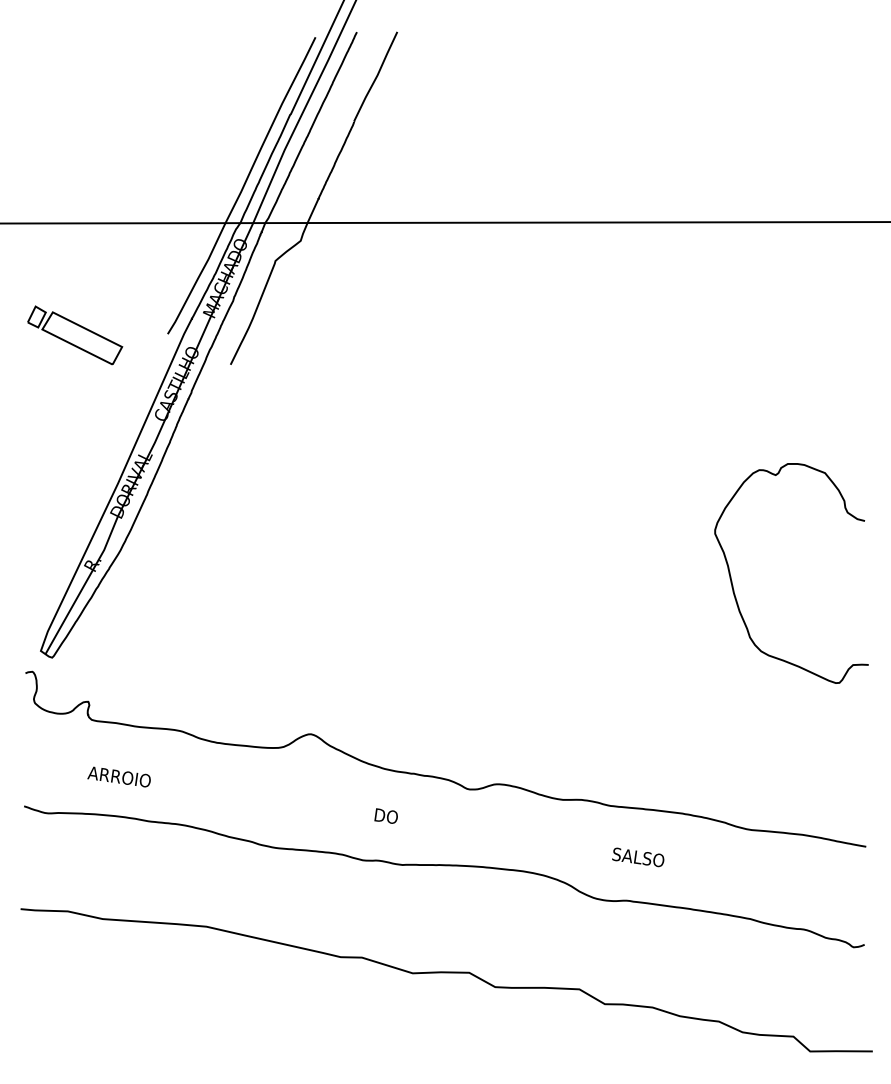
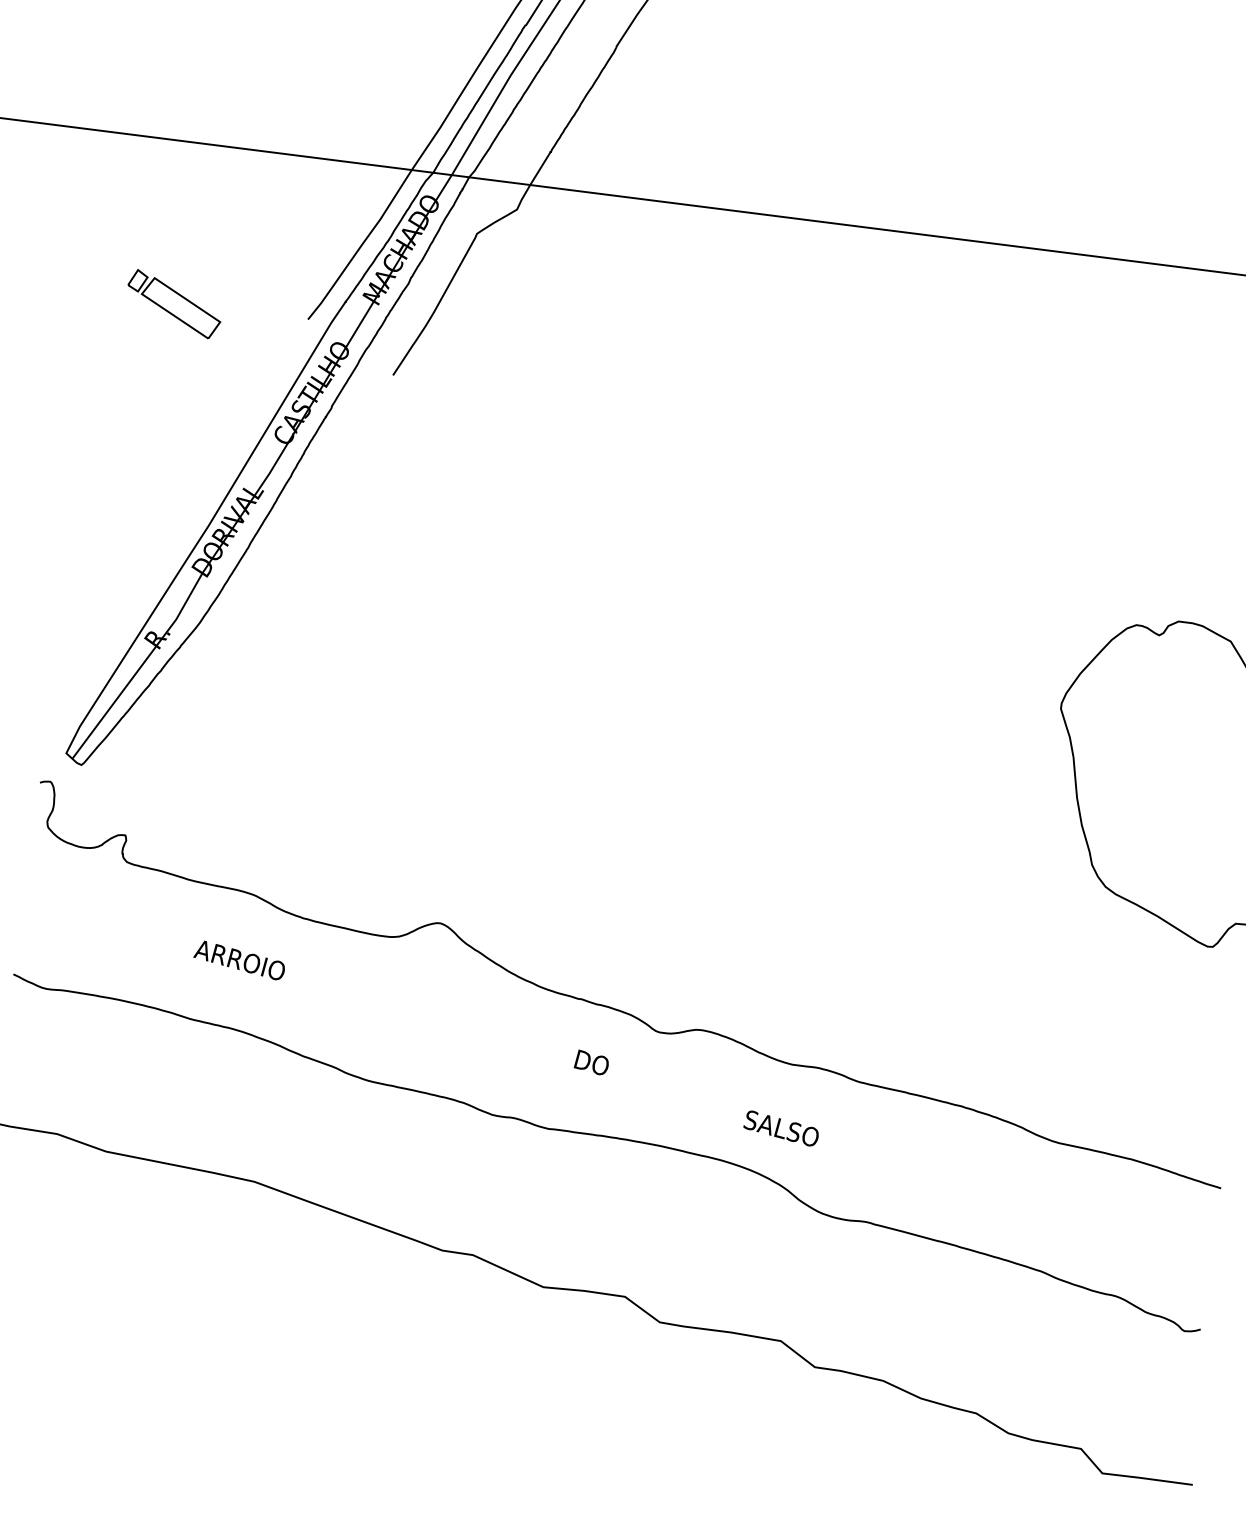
part: (75, 335) -> (174, 304), size x0.7
text: (118, 776) -> (238, 959), moved
text: (385, 815) -> (590, 1061), moved
text: (638, 857) -> (781, 1128), moved

